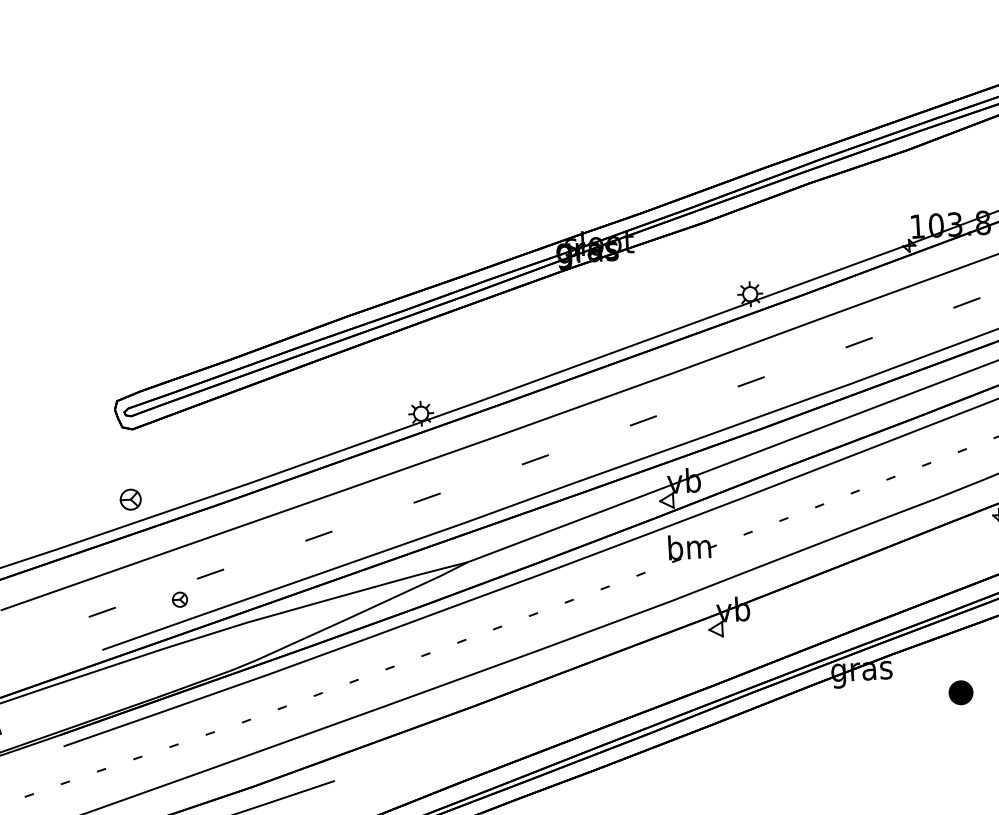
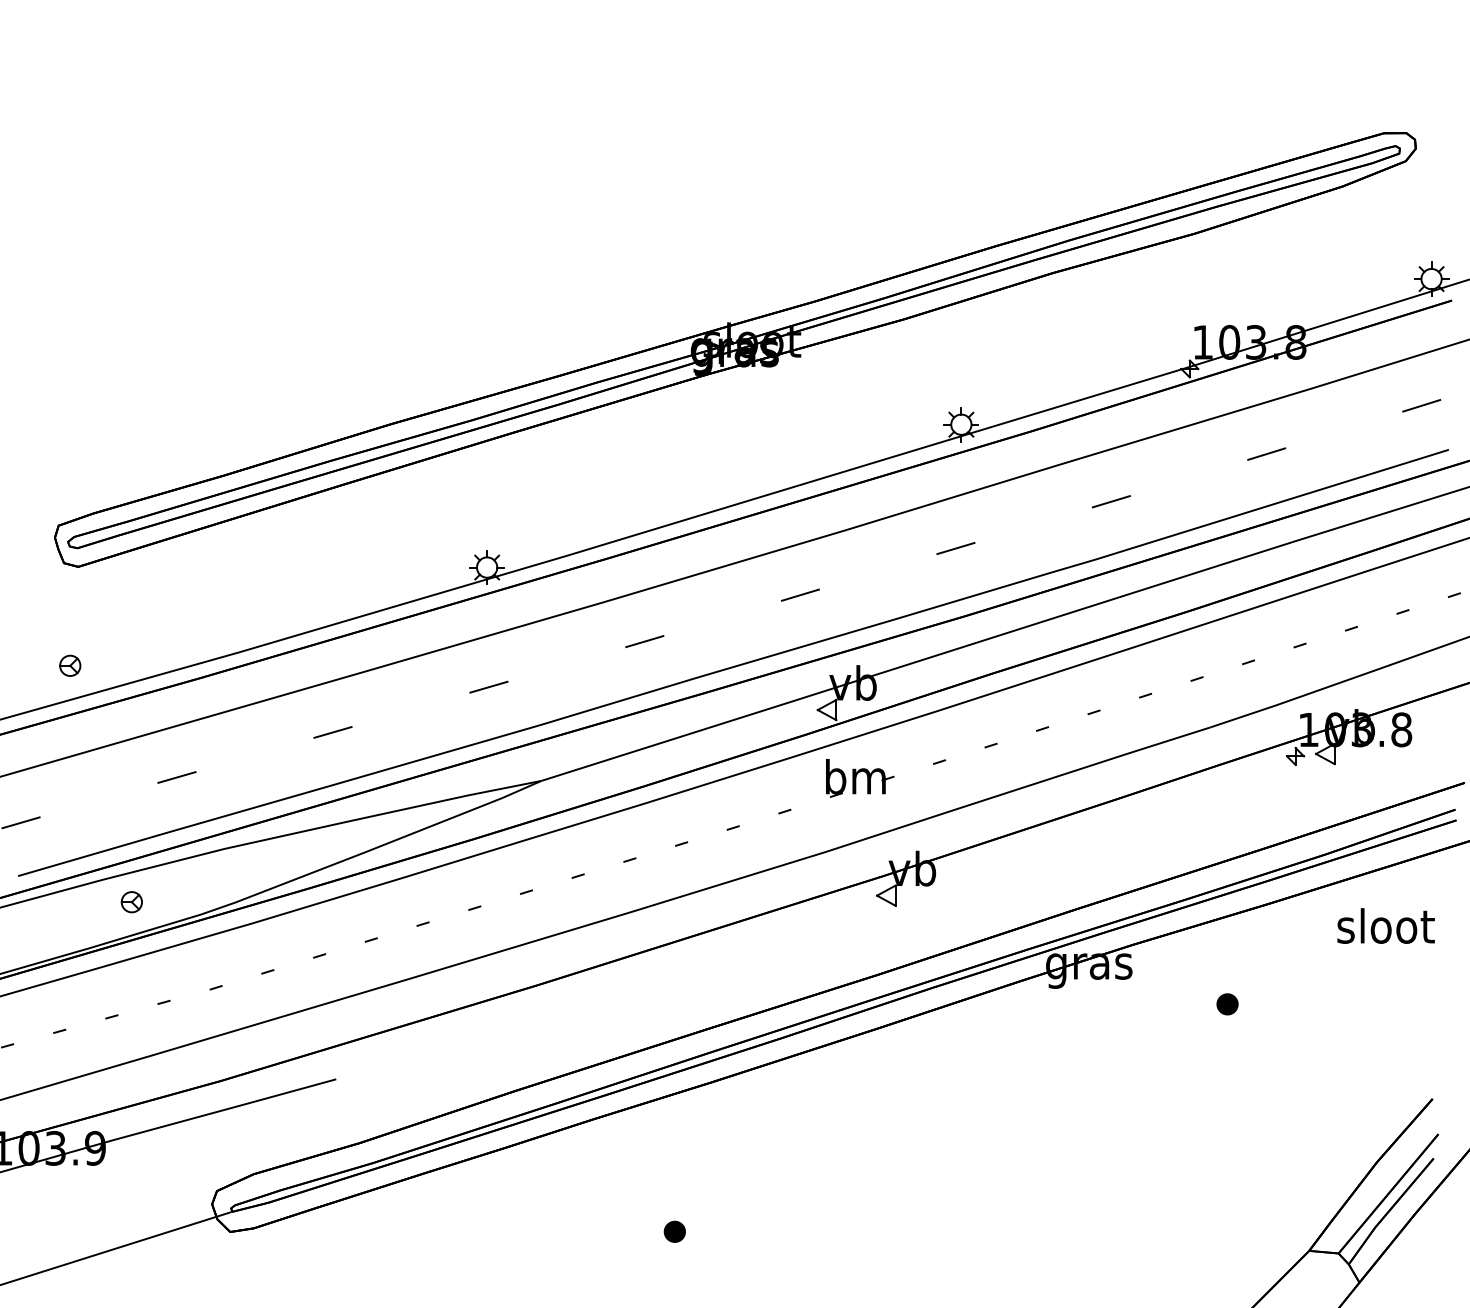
part: (130, 499) -> (70, 665), size x0.71
part: (179, 599) -> (131, 902), moved
part: (960, 692) -> (1227, 1004), size x0.62

